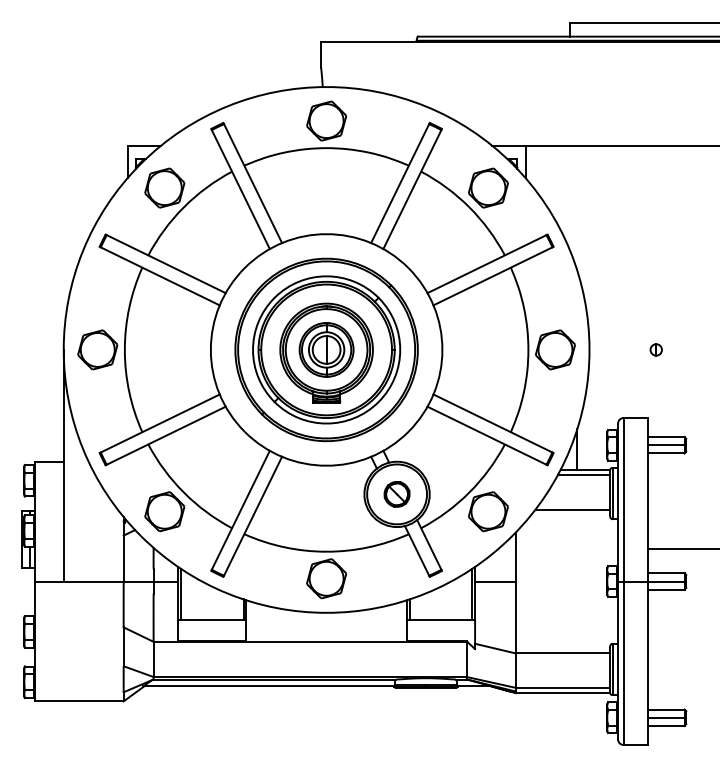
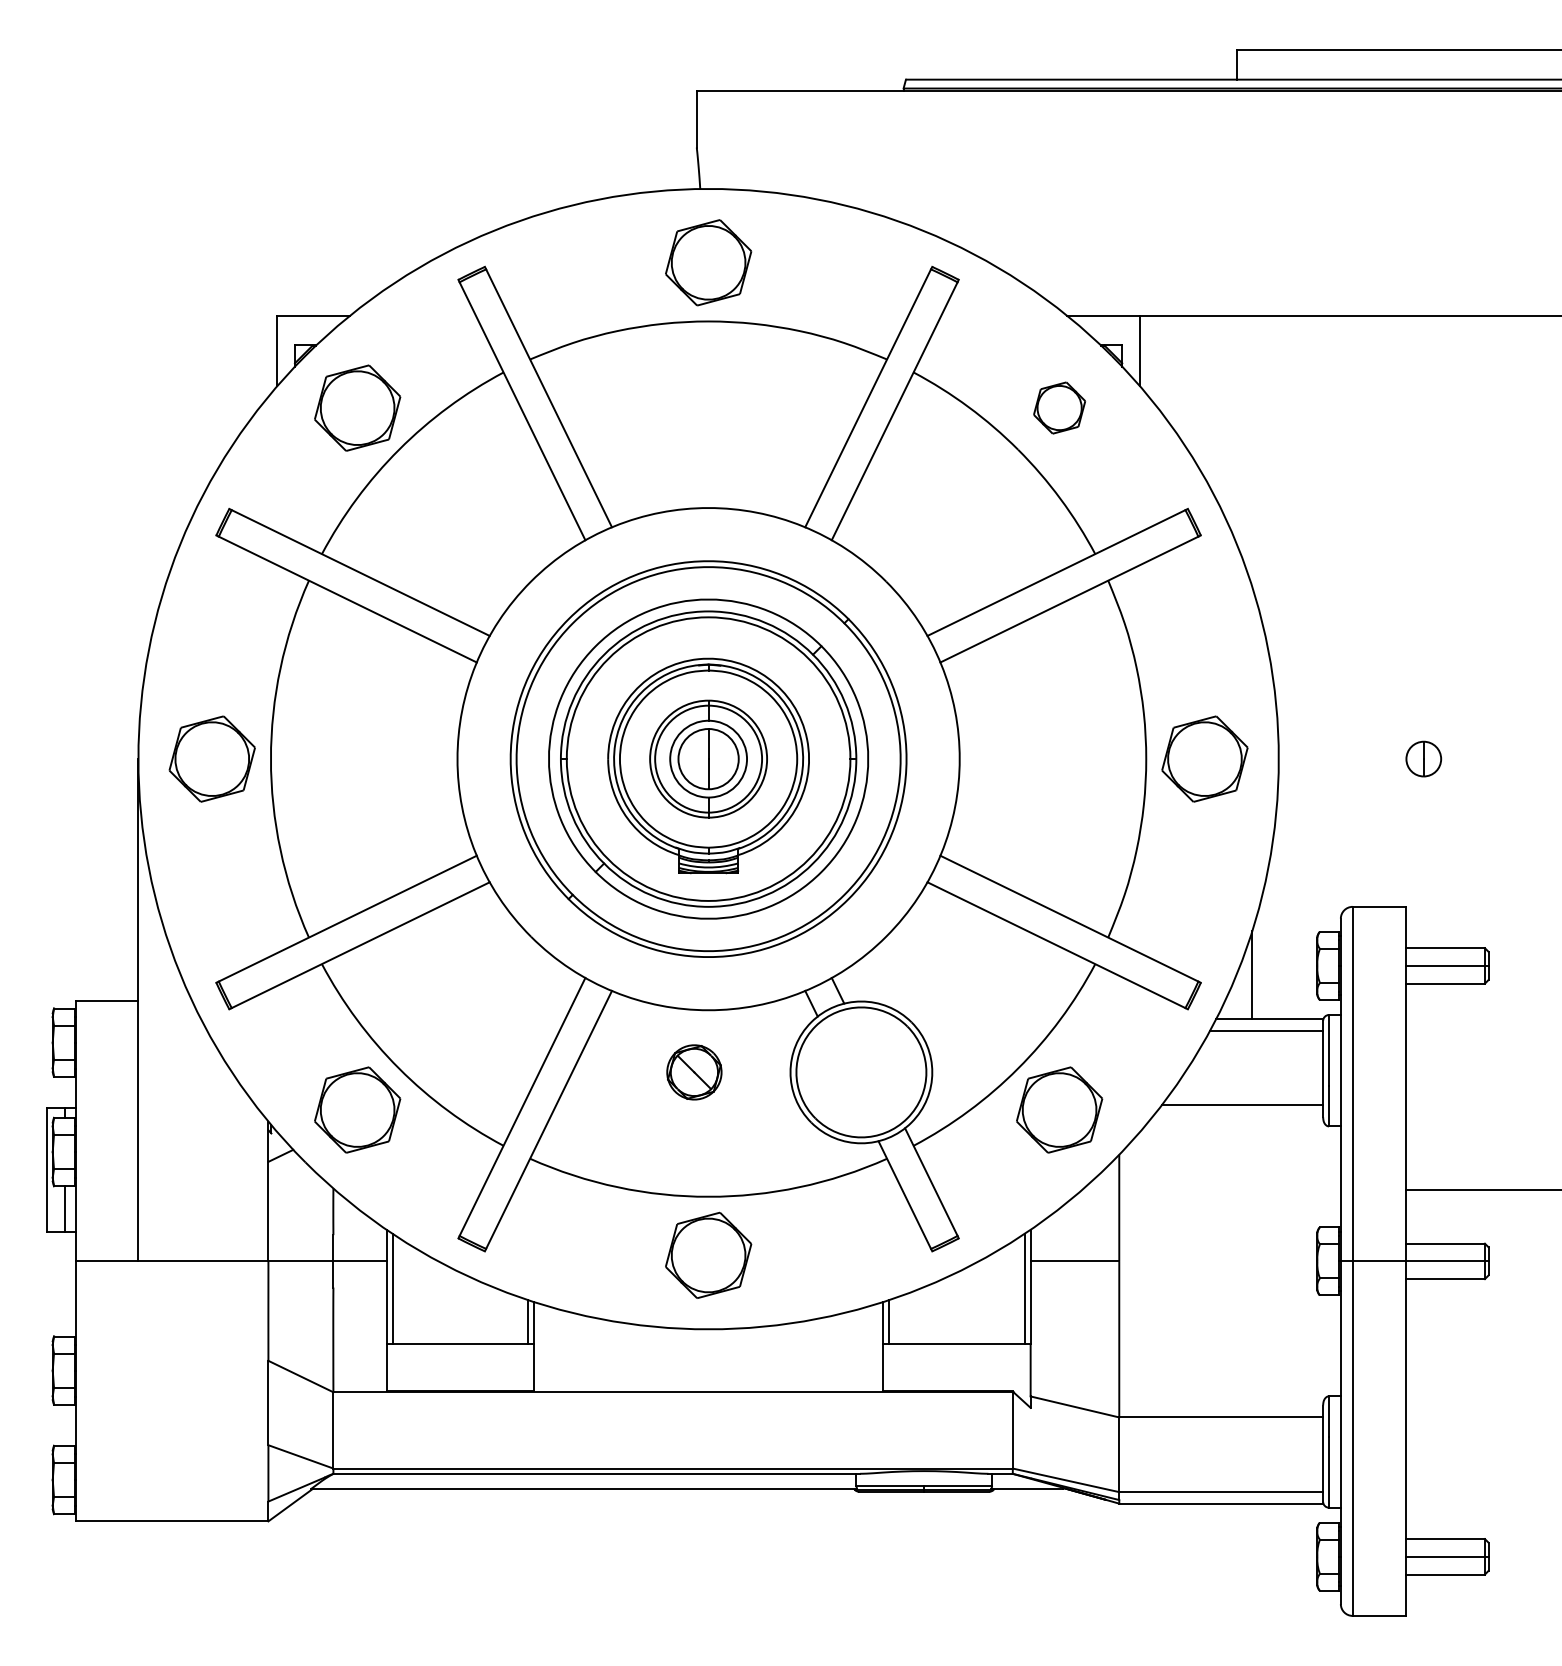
part: (488, 187) -> (1059, 406), size x0.6
part: (655, 349) -> (1421, 758), size x1.4
part: (396, 494) -> (693, 1072), moved

